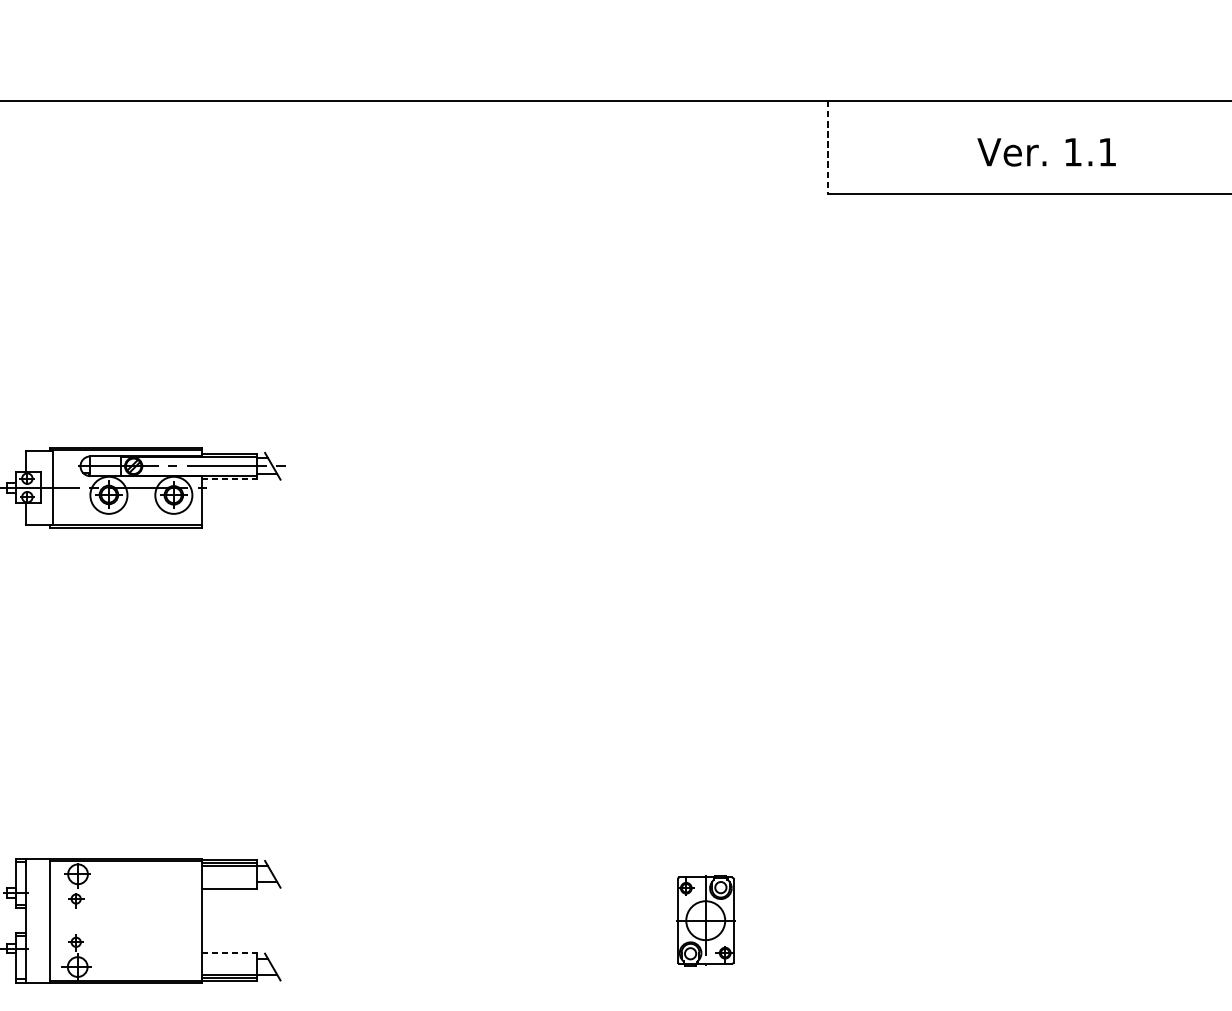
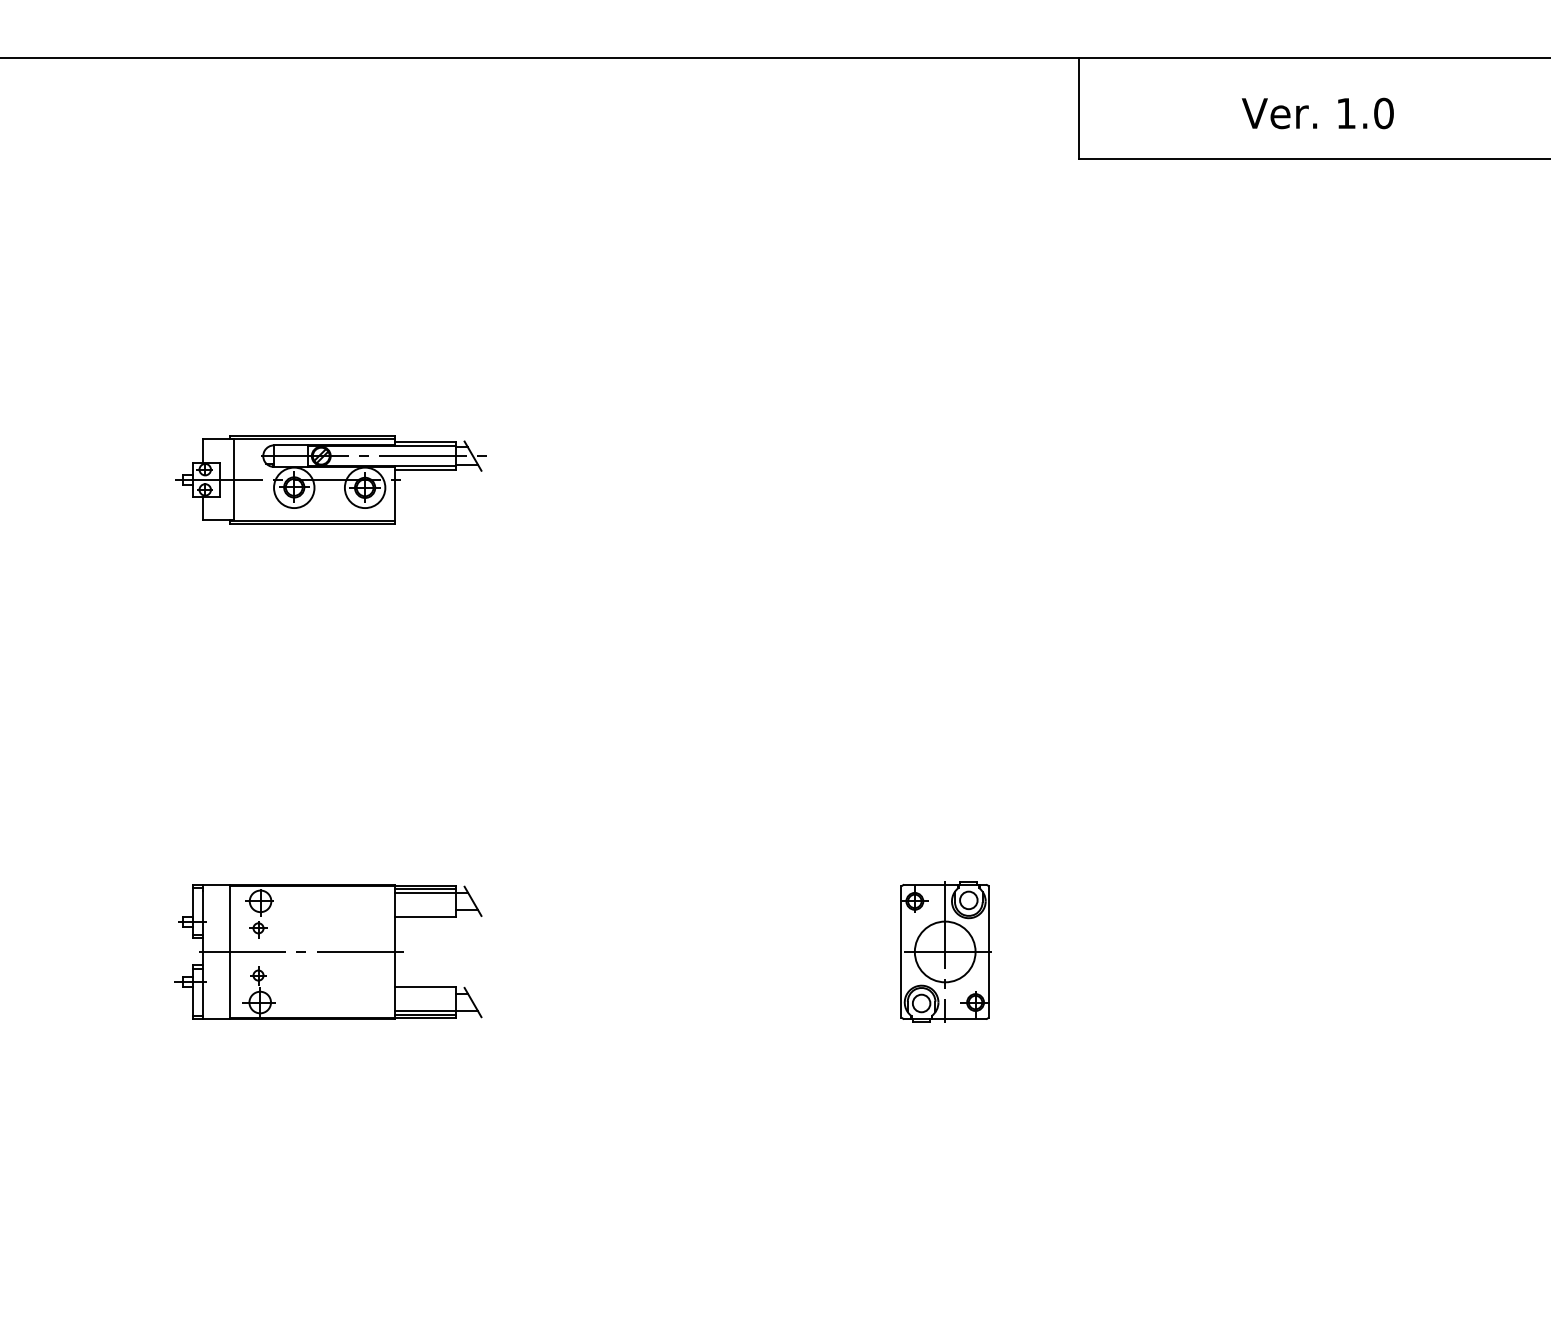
line: (827, 147) -> (1078, 108), dashed -> solid
text: (1107, 152) -> (1383, 113), 1.1 -> 1.0
line: (230, 479) -> (426, 470), dashed -> solid
line: (115, 920) -> (301, 951), added
part: (705, 920) -> (945, 951), size x1.43
line: (230, 953) -> (426, 987), dashed -> solid

